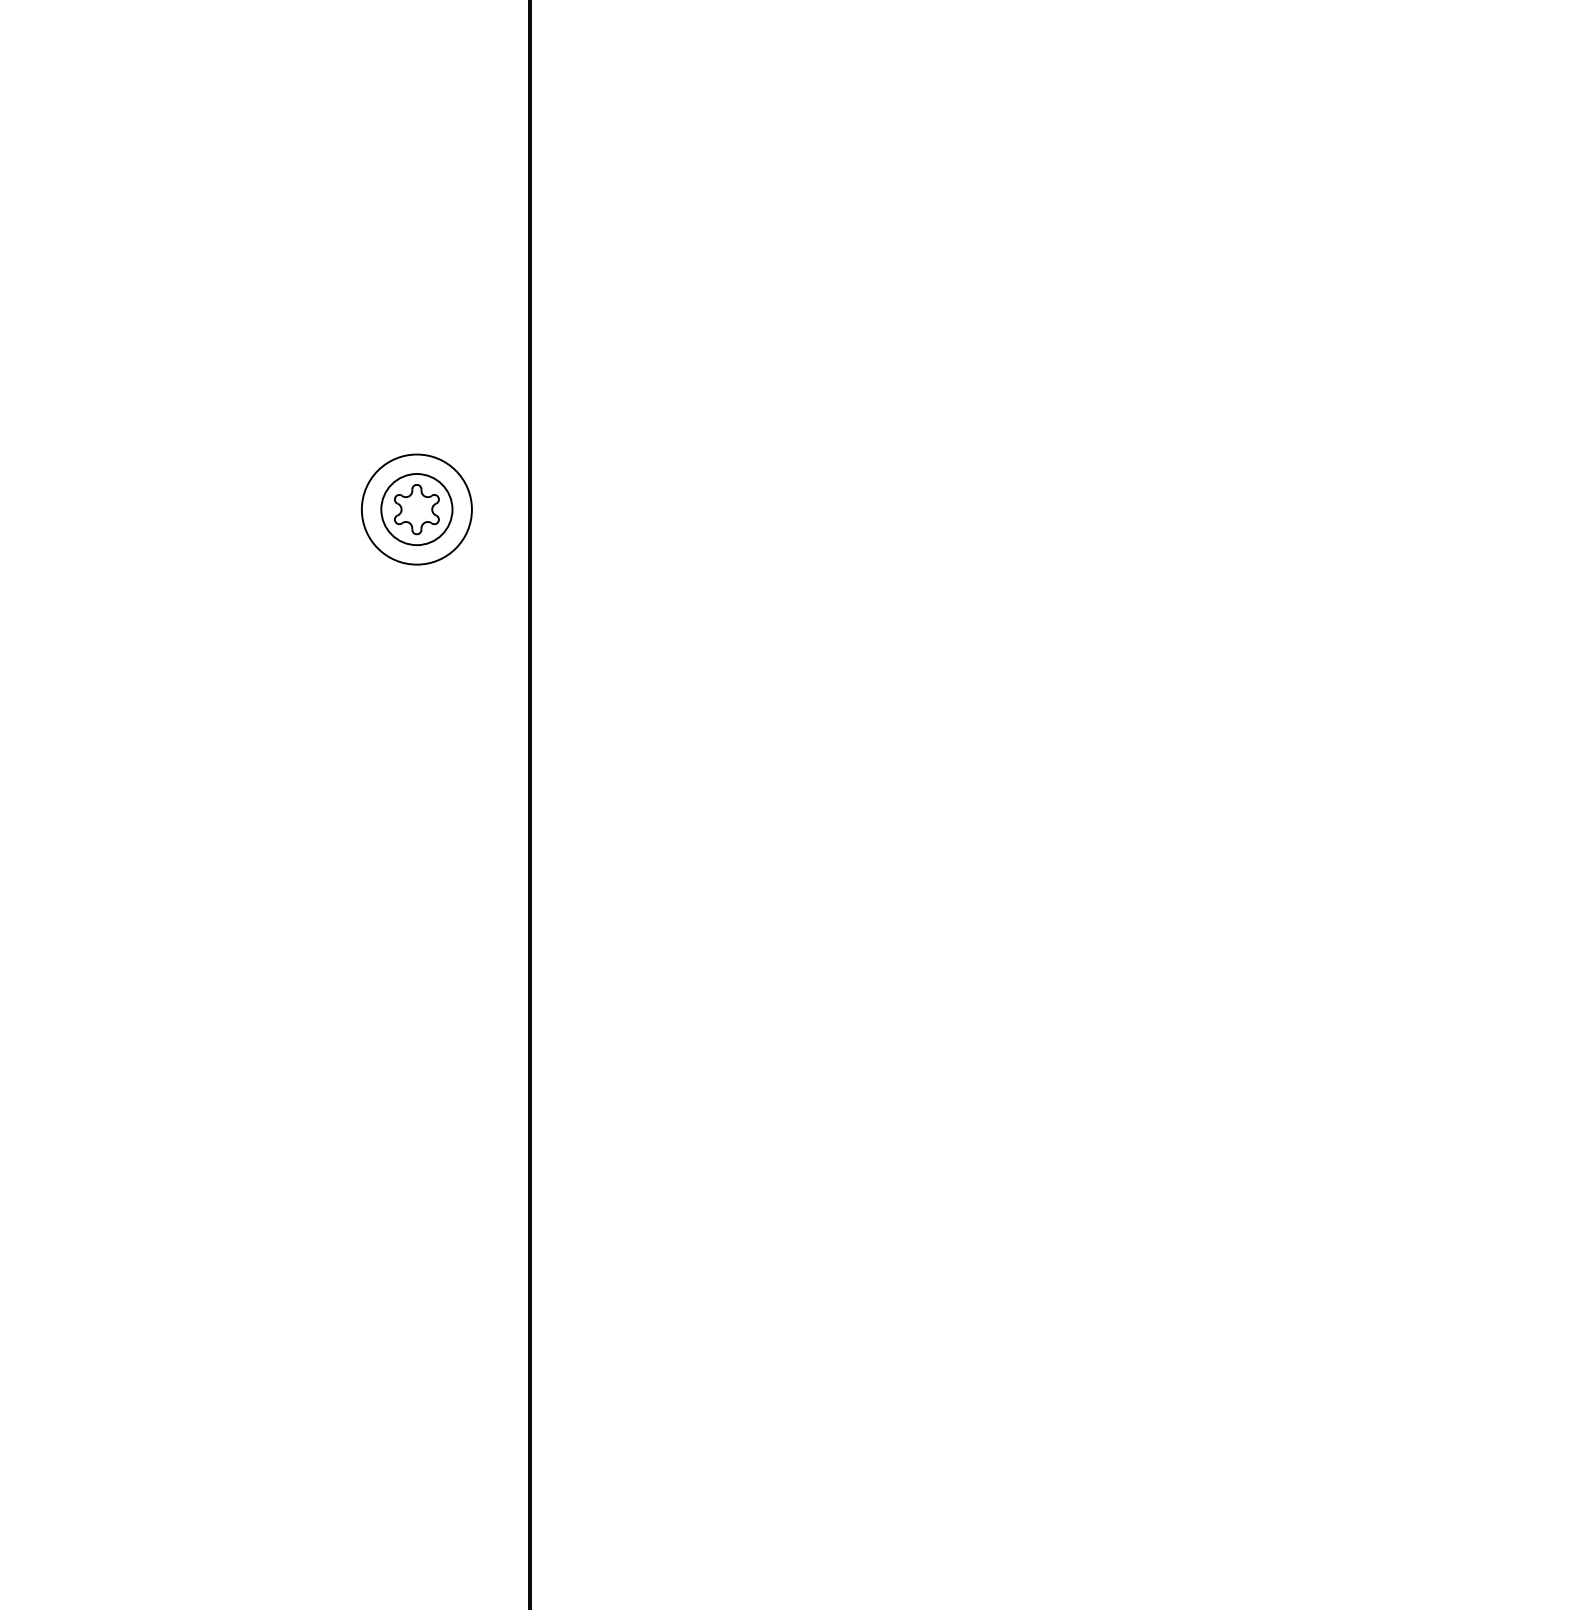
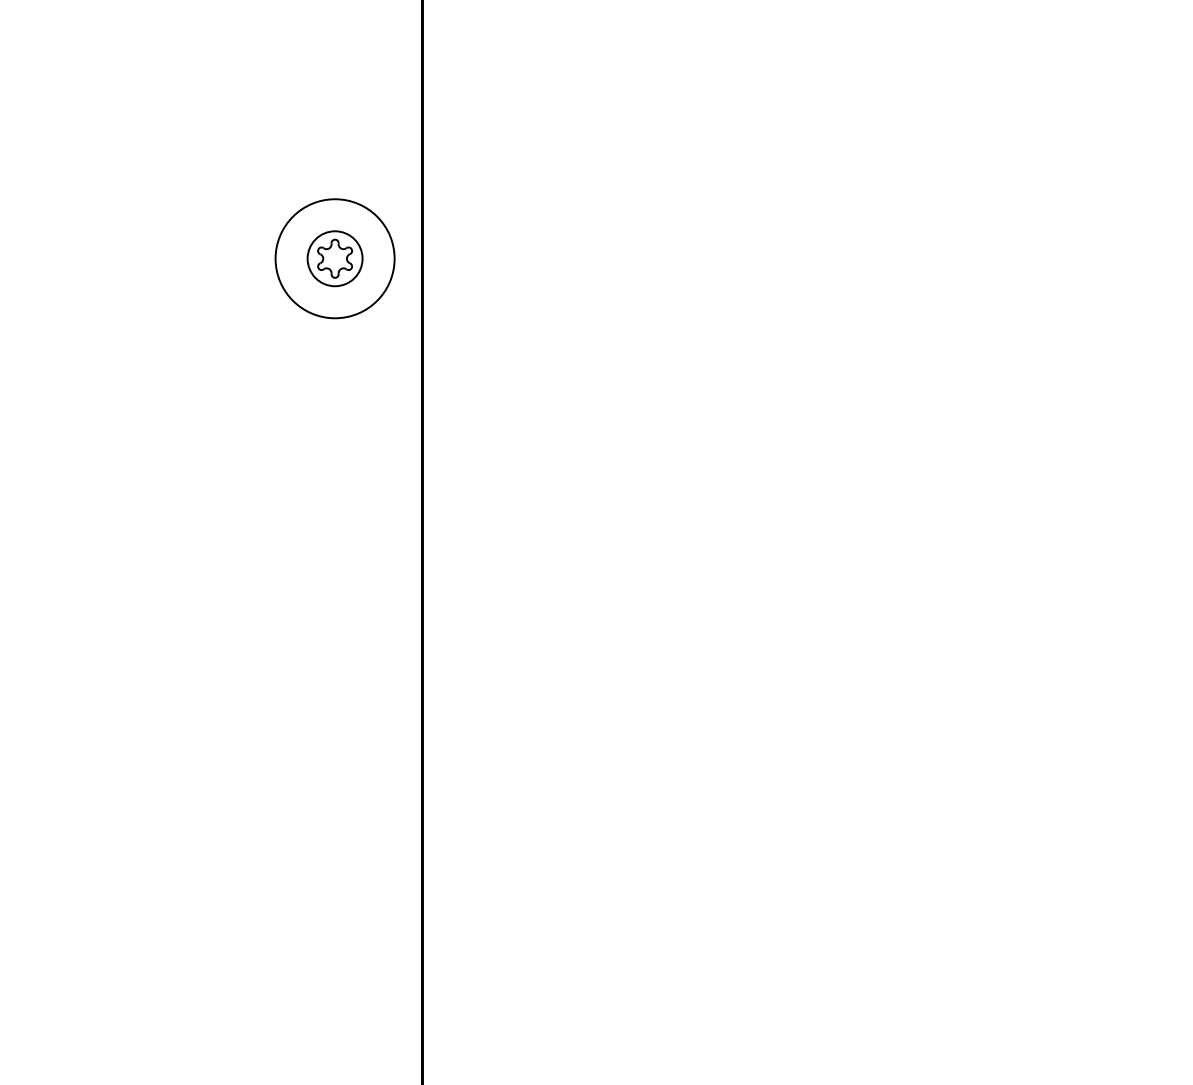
circle: (416, 509) -> (334, 258), size x1.4

